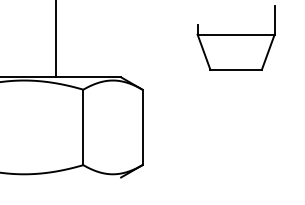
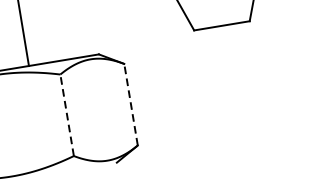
line: (83, 127) -> (67, 115), solid -> dashed
line: (142, 127) -> (131, 104), solid -> dashed

